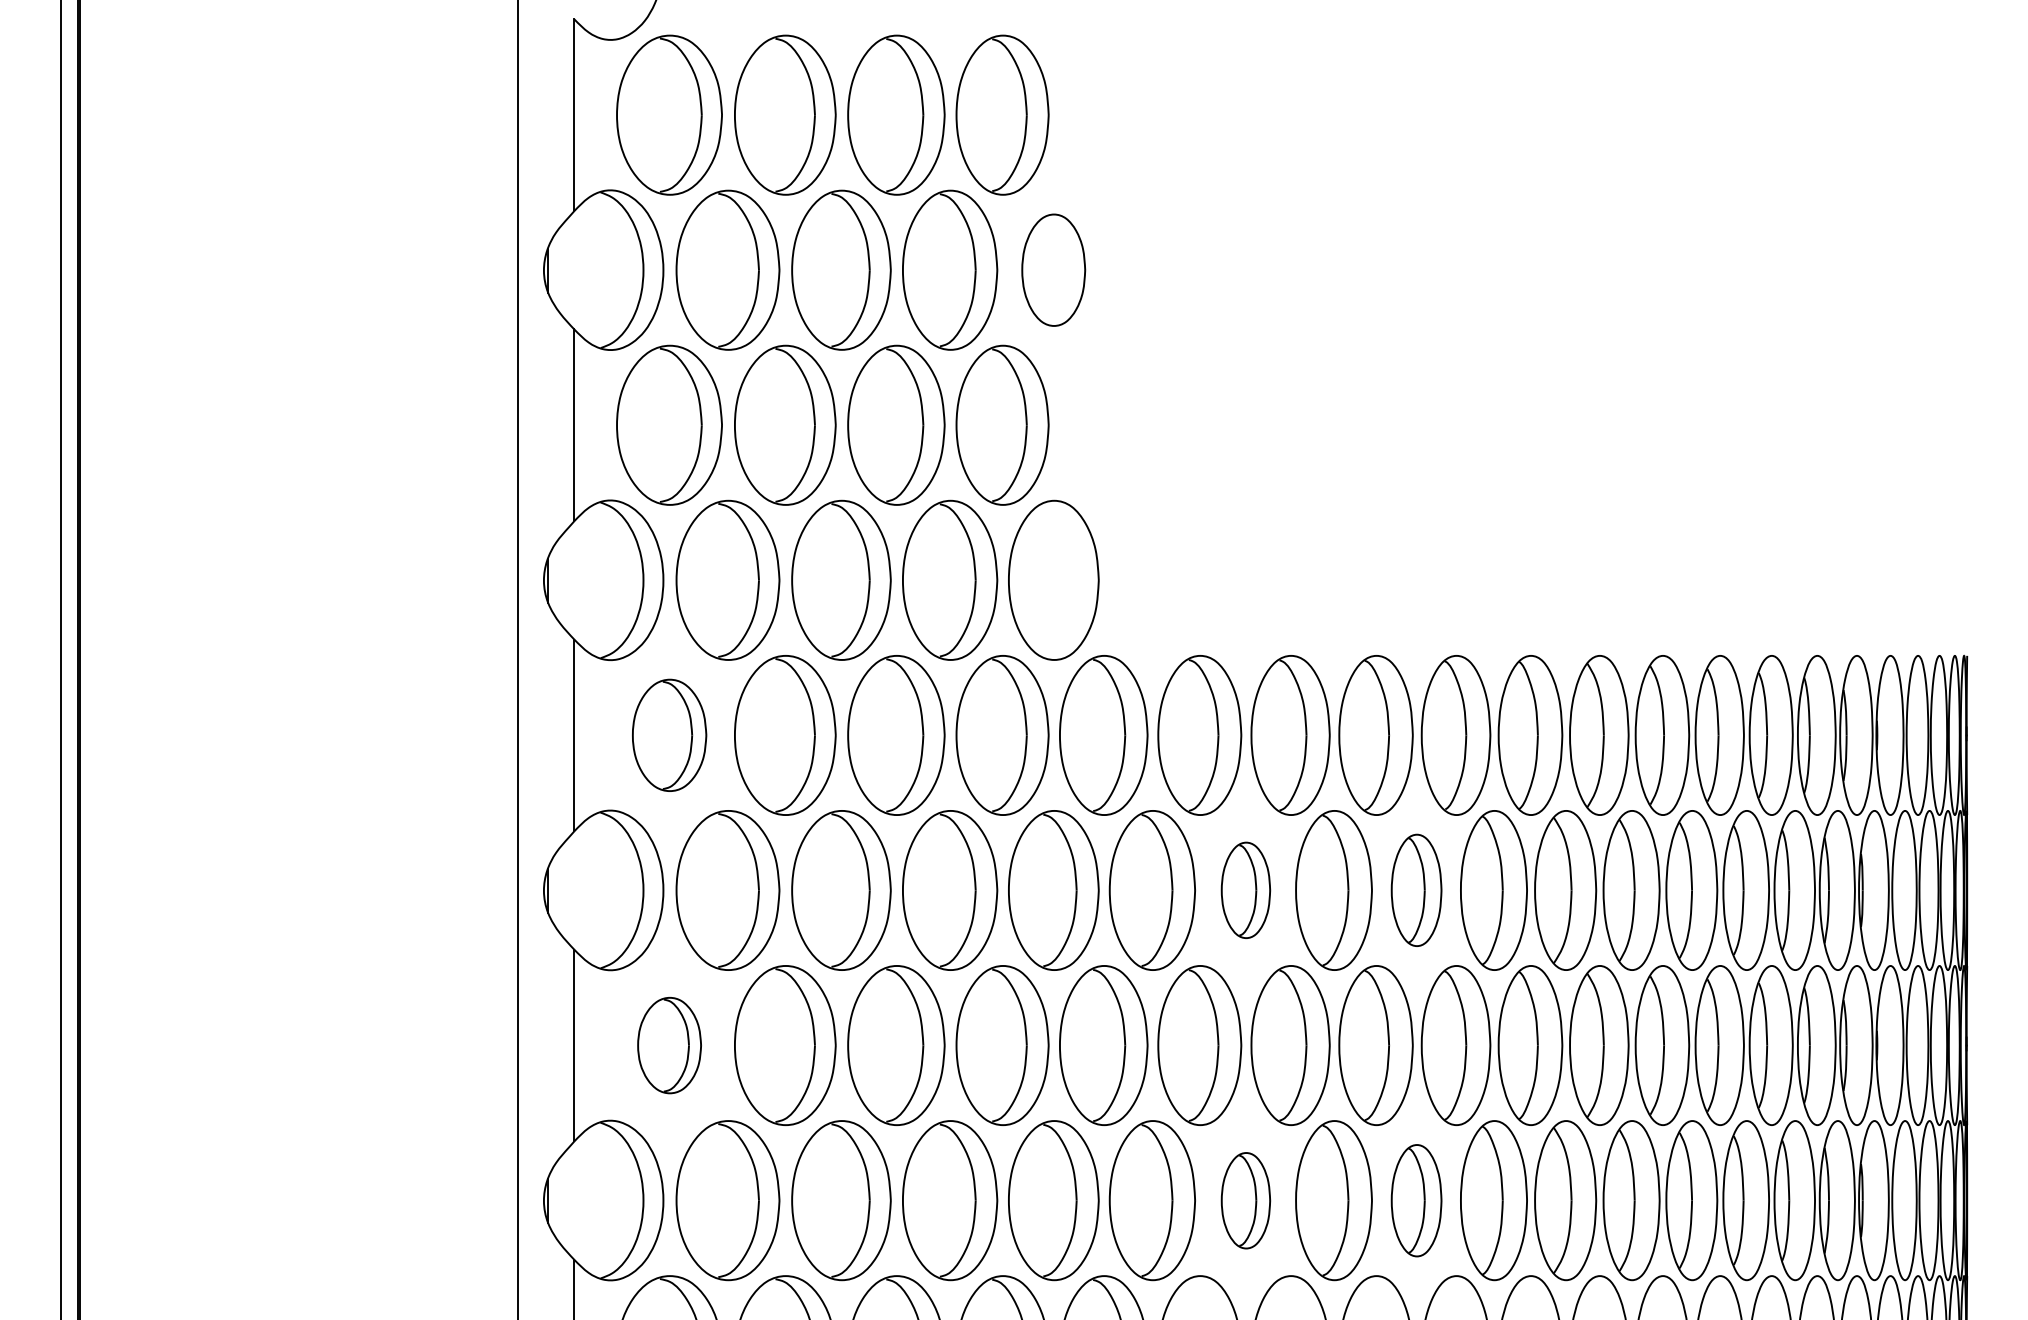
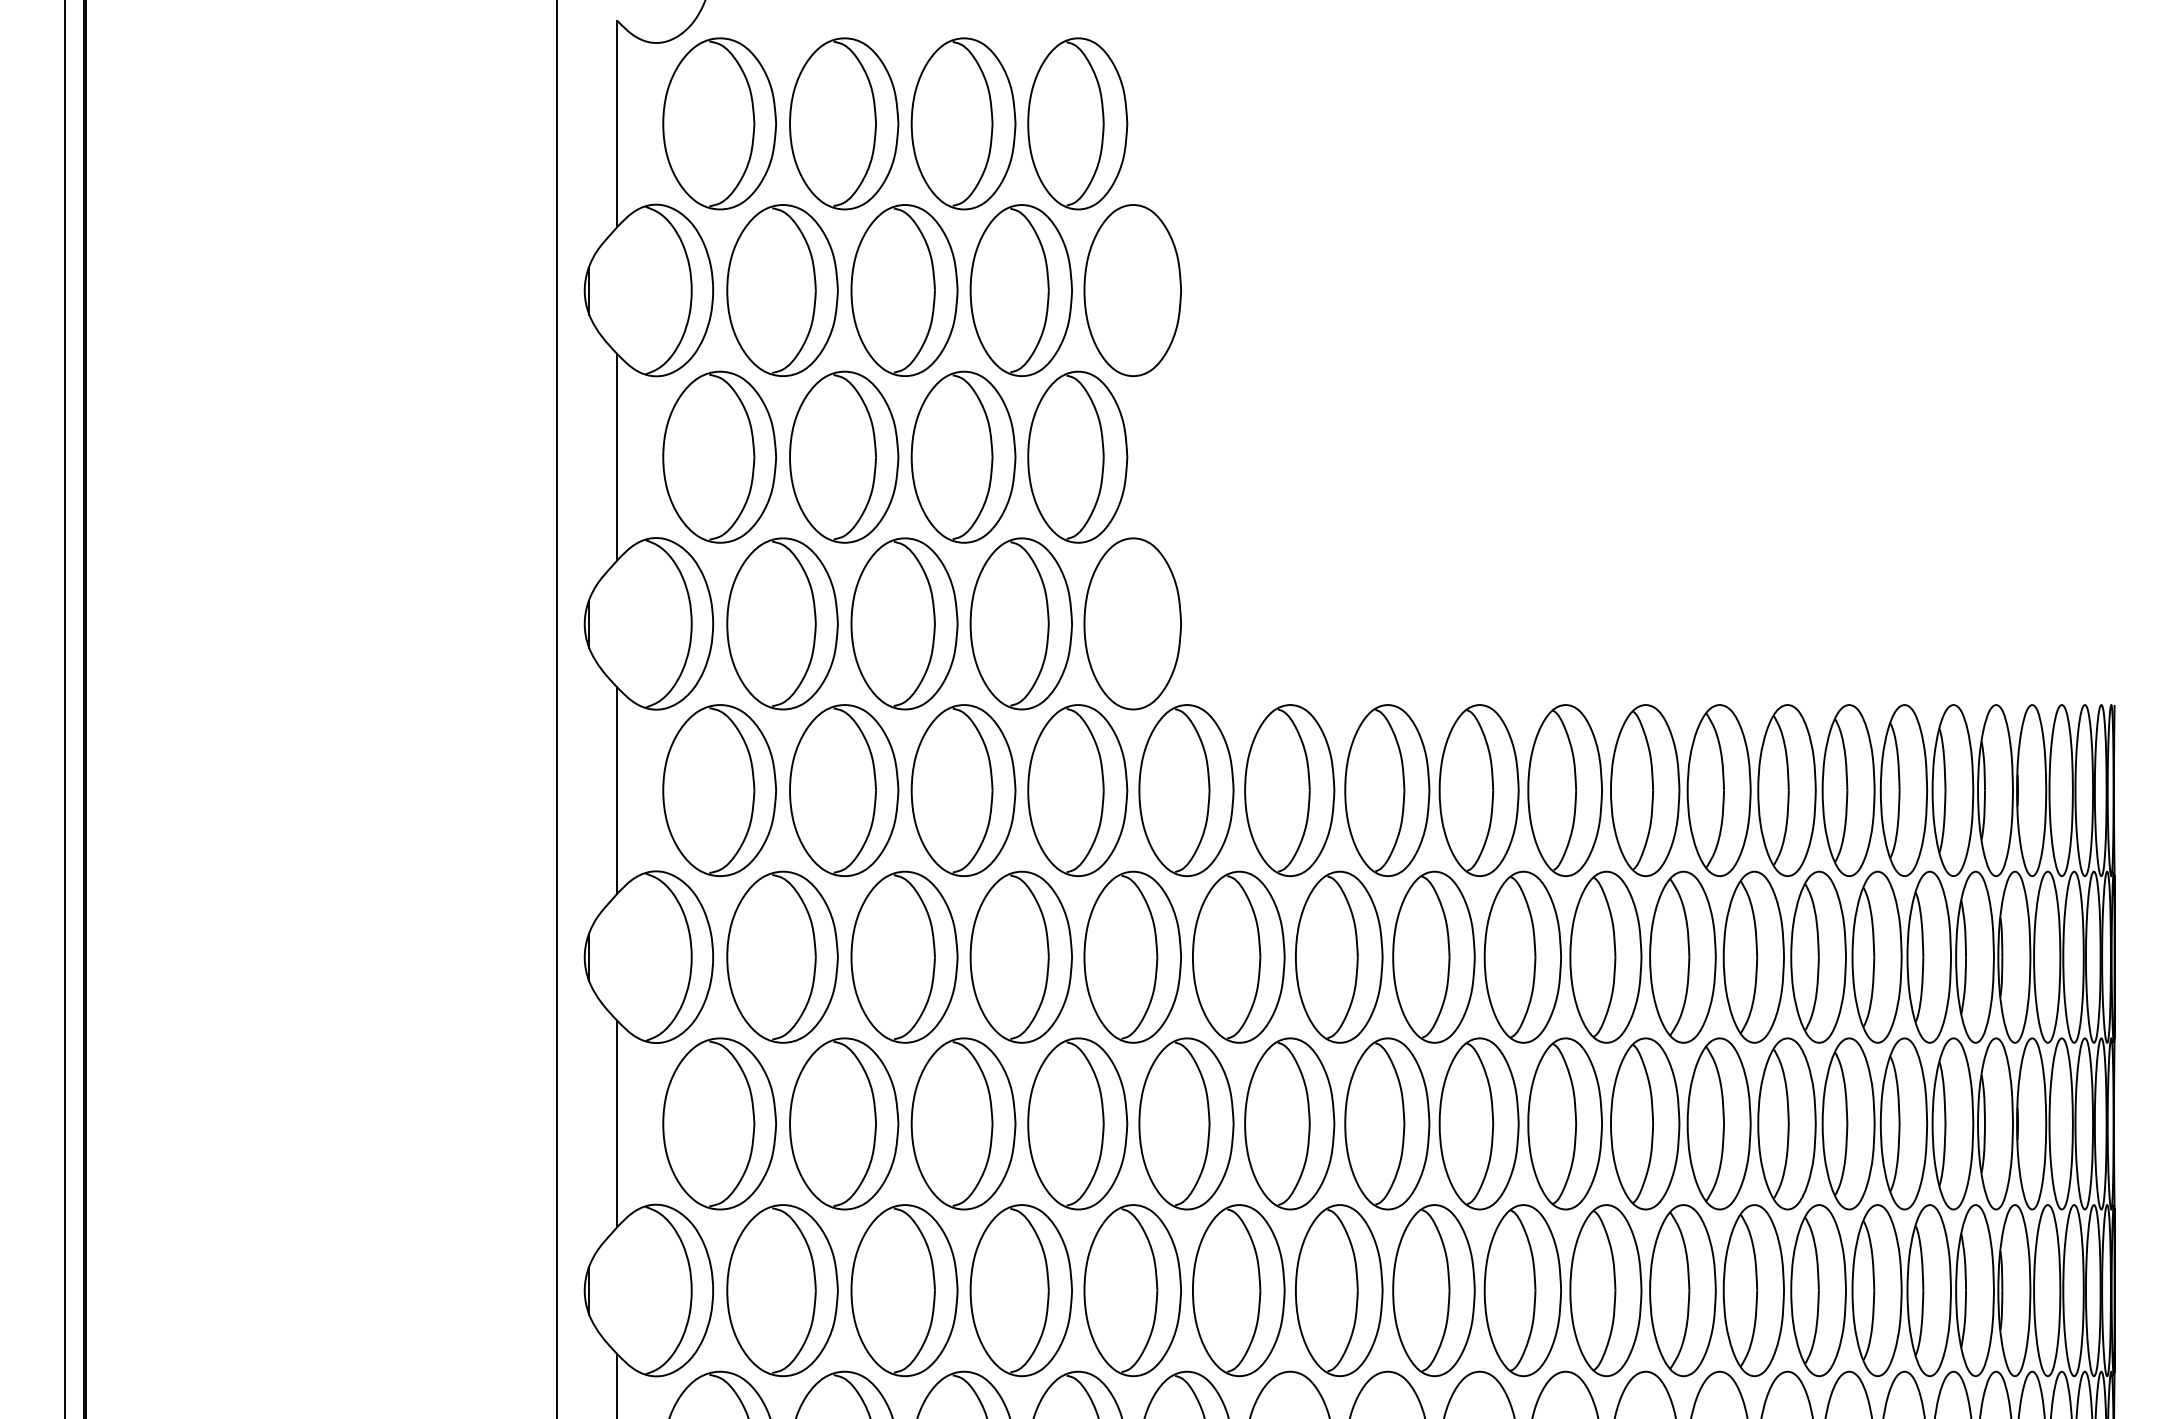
part: (1053, 270) -> (1132, 290), size x1.43
part: (669, 735) -> (719, 790), size x1.43
part: (1246, 889) -> (1339, 956), size x1.67
part: (1416, 889) -> (1522, 956), size x1.43
part: (669, 1045) -> (719, 1123), size x1.67
part: (1246, 1200) -> (1339, 1290), size x1.67
part: (1416, 1200) -> (1522, 1290), size x1.43

